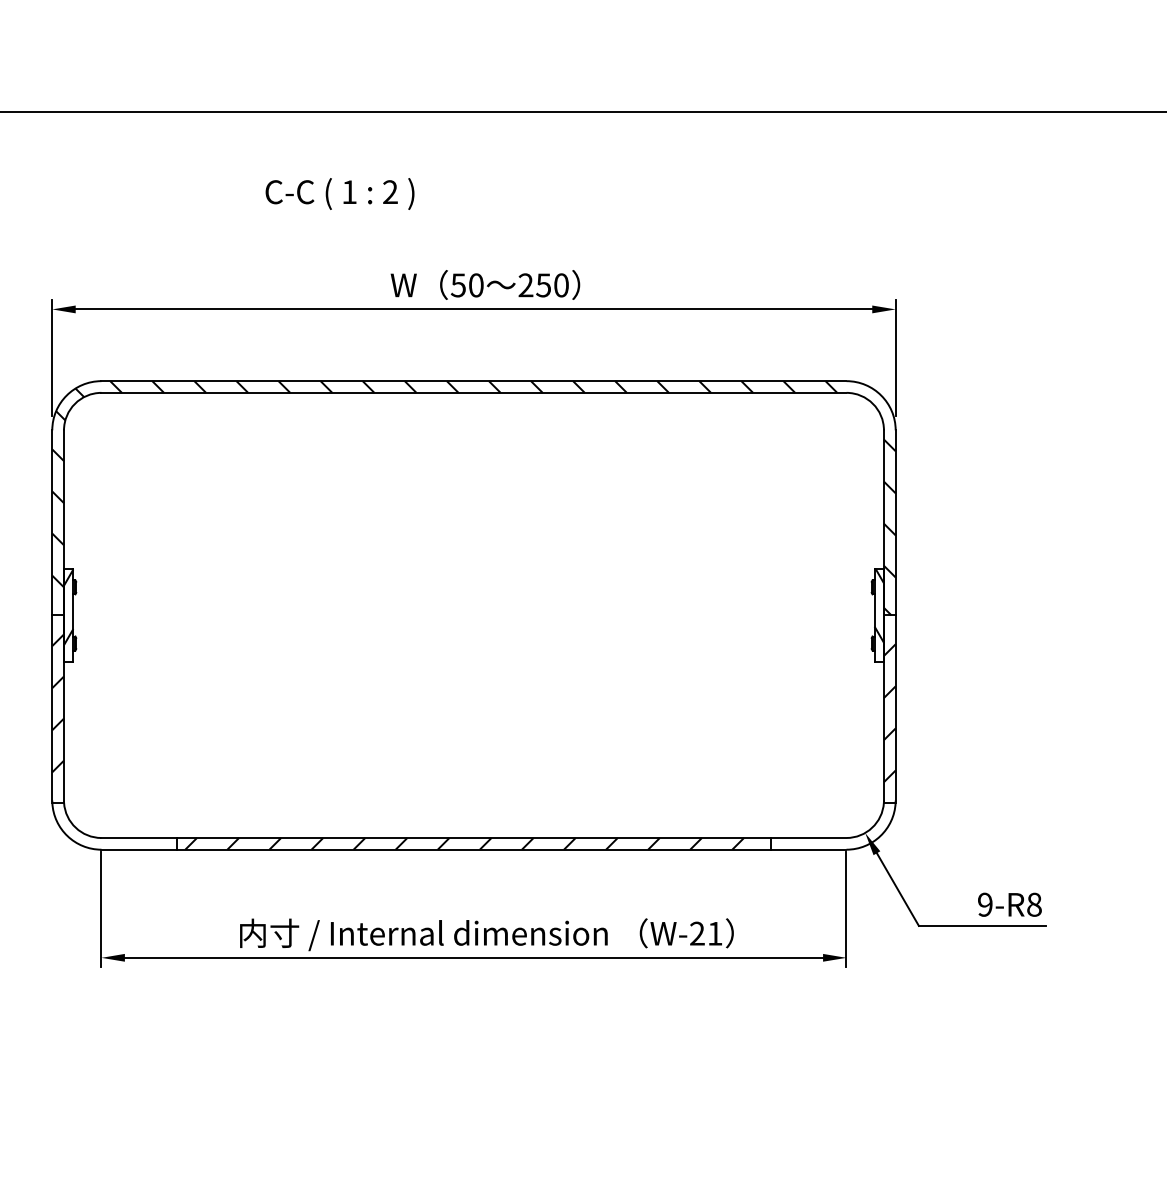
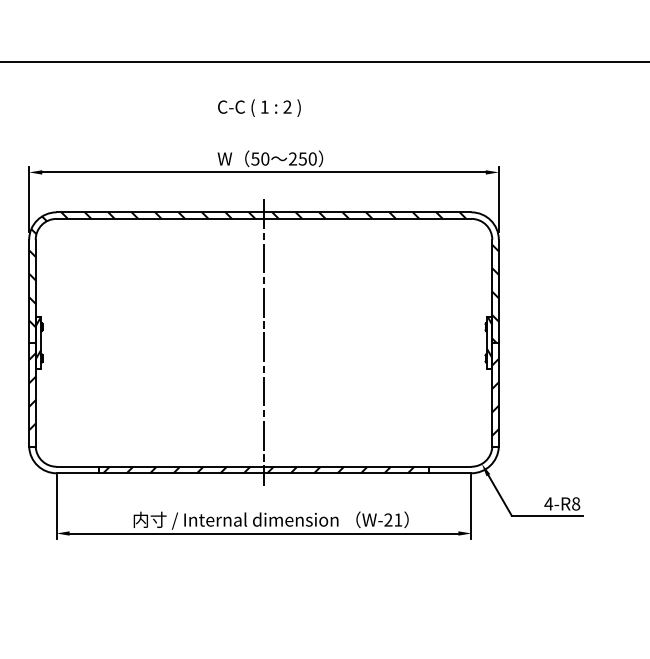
text: (340, 192) -> (259, 107), moved
line: (474, 614) -> (264, 342), added
text: (984, 903) -> (548, 503), 9-R8 -> 4-R8

